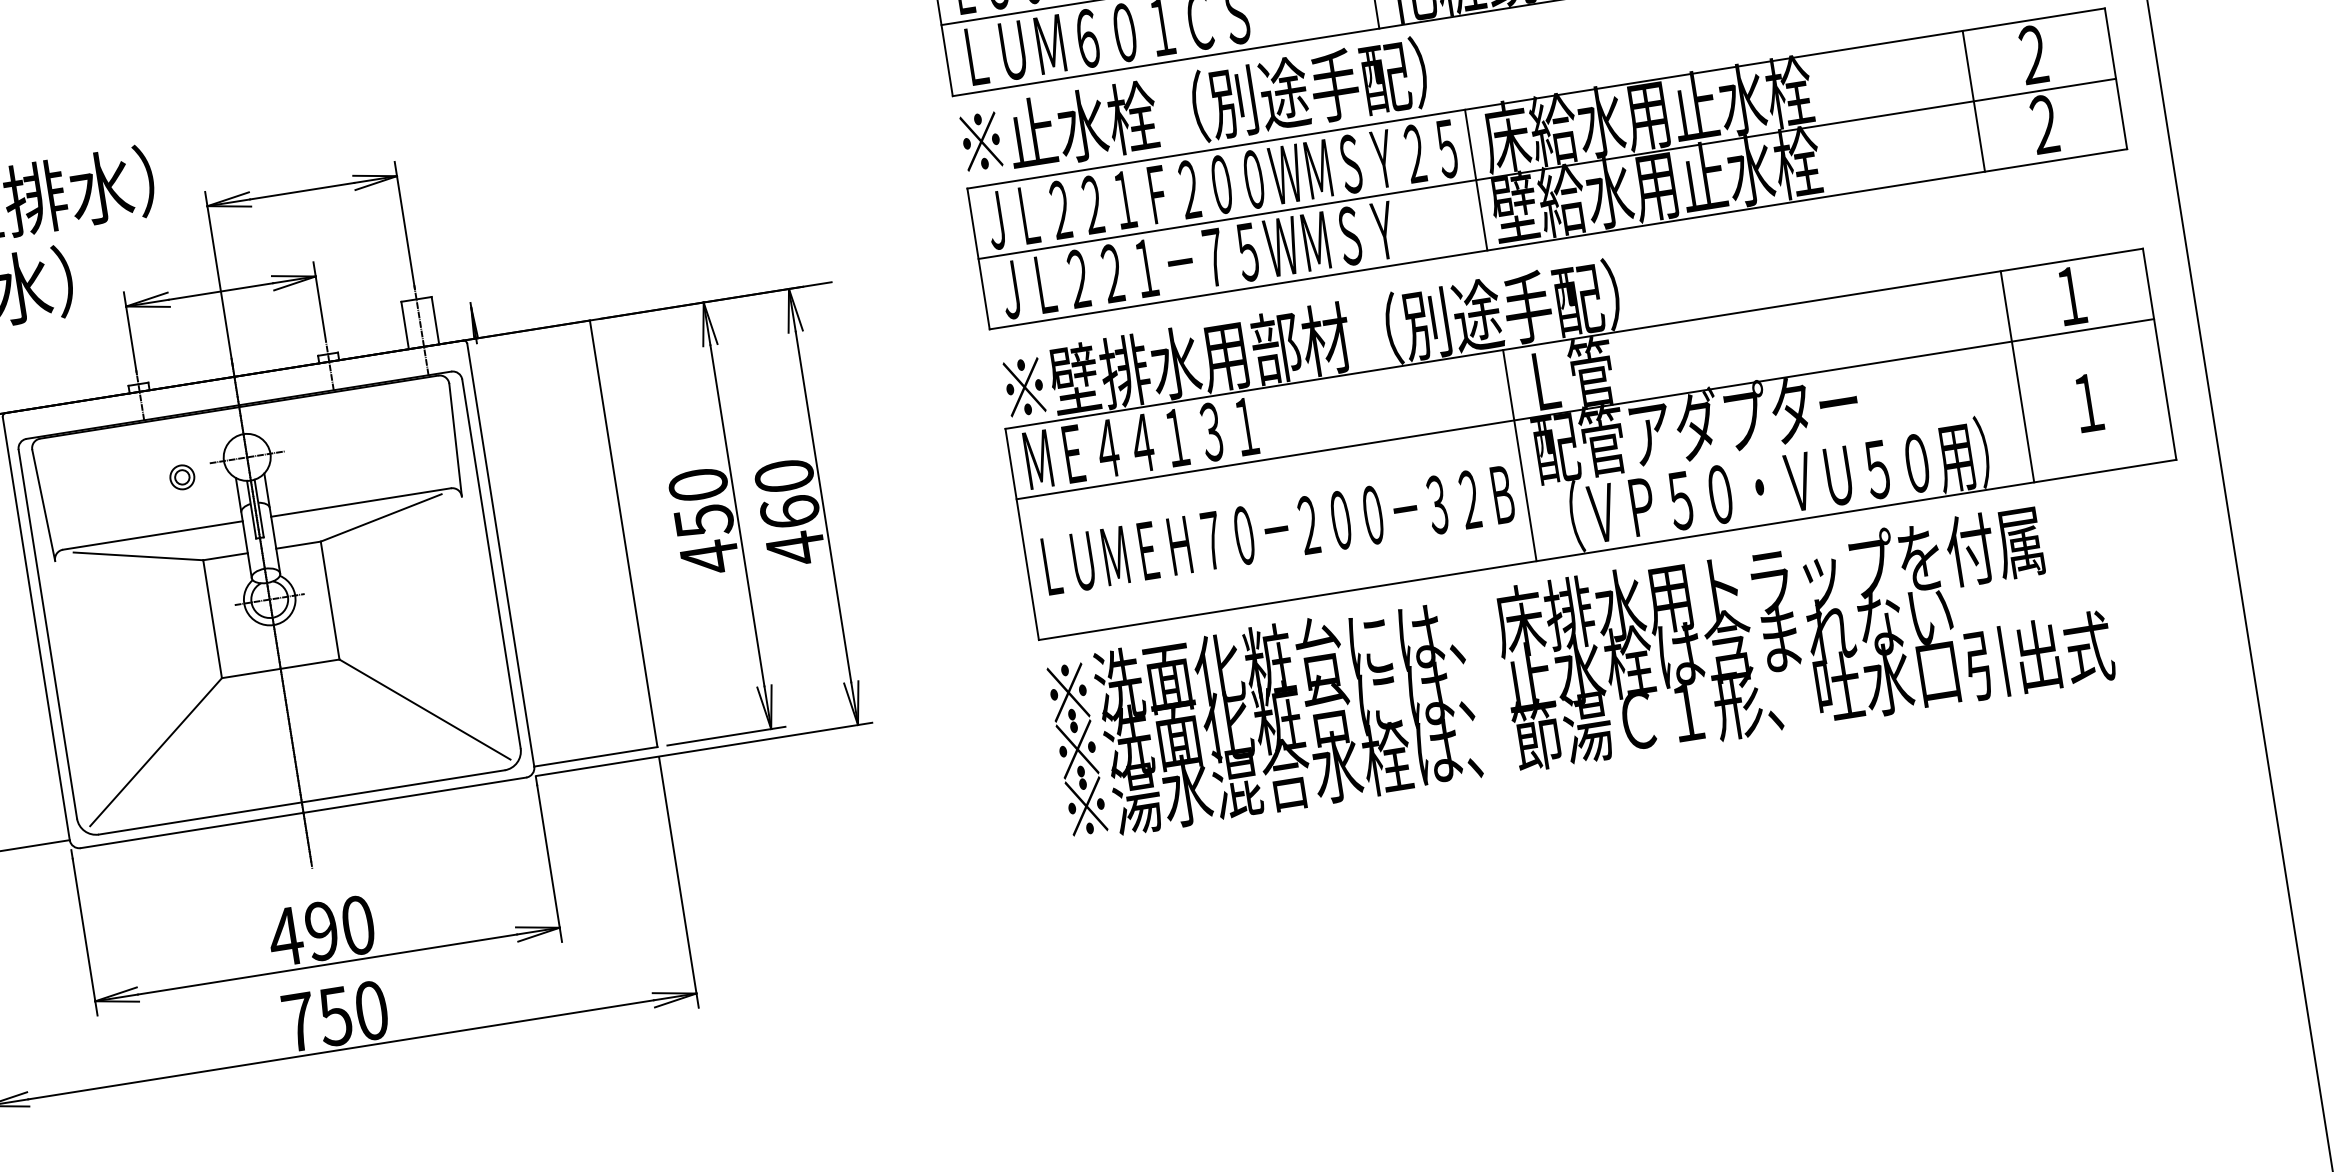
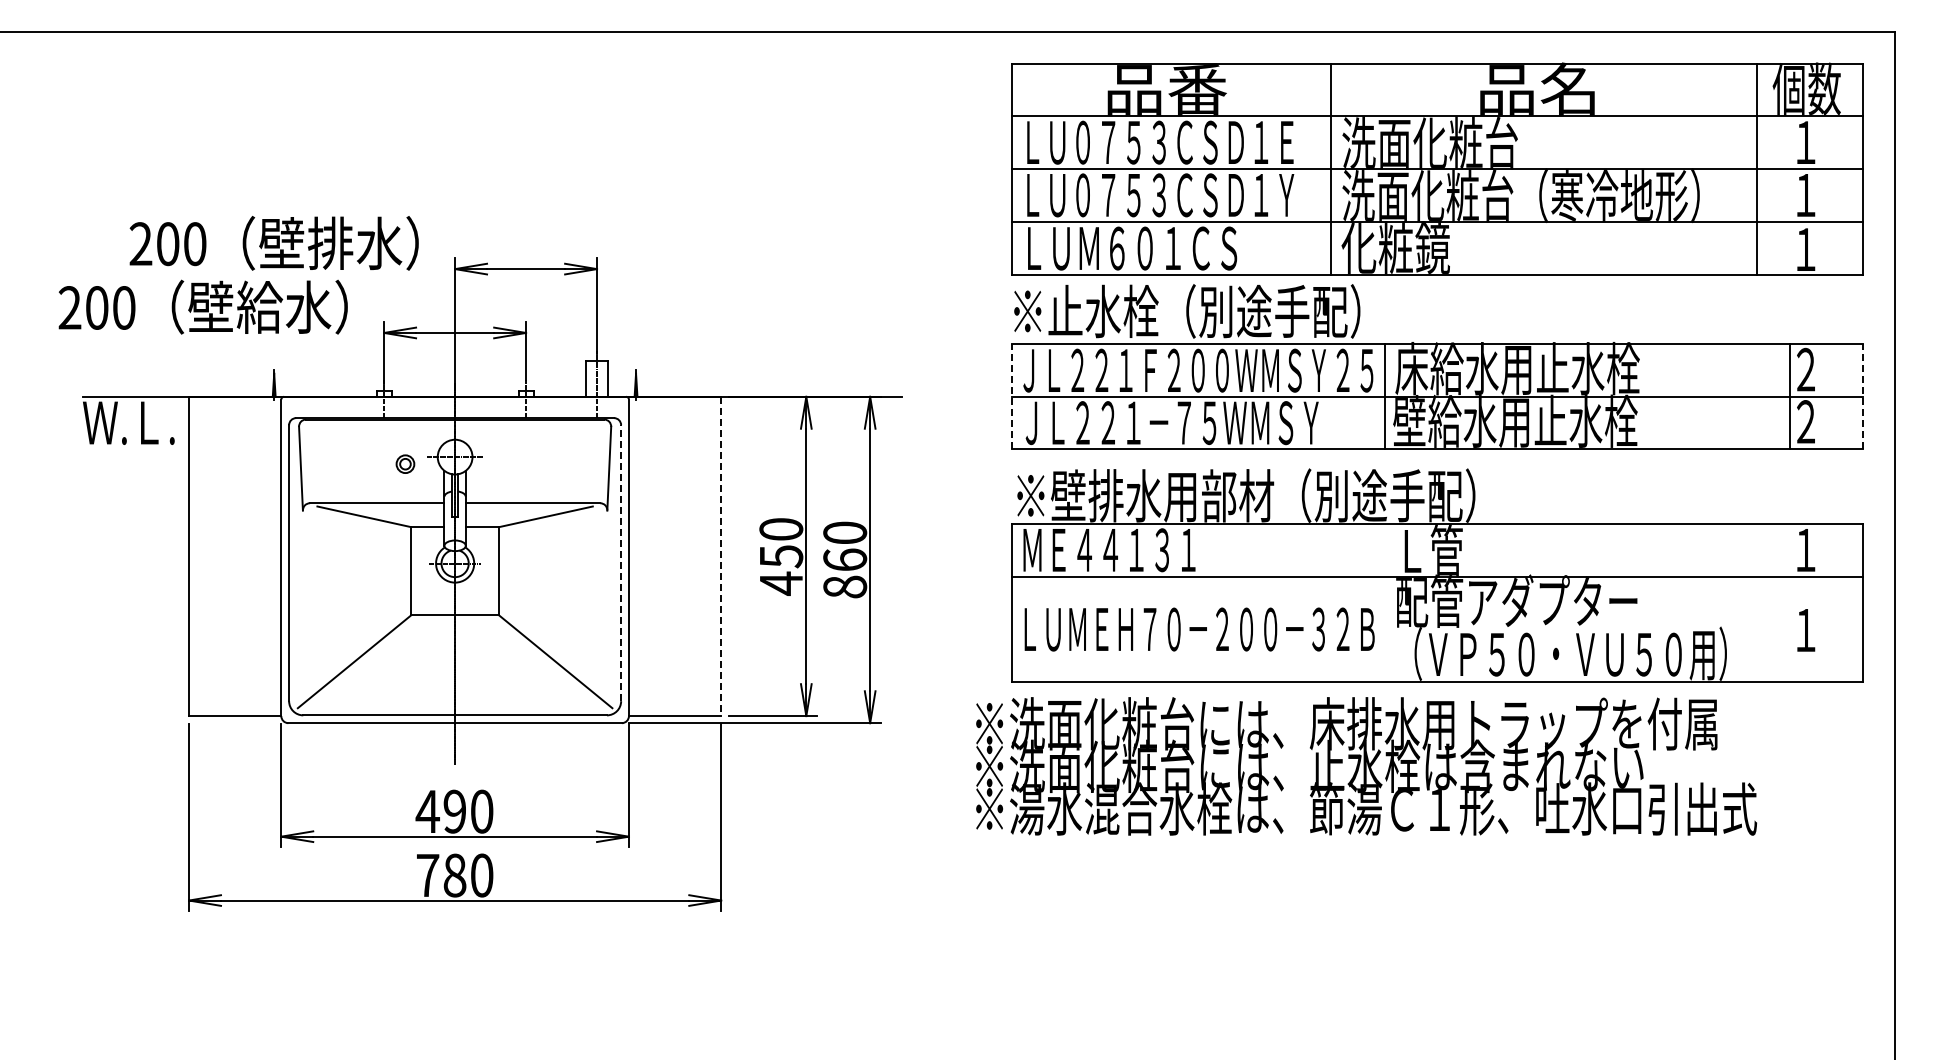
line: (2116, 78) -> (1863, 396), solid -> dashed
line: (1974, 100) -> (1790, 396), moved
line: (979, 258) -> (1012, 396), solid -> dashed
line: (2018, 376) -> (1757, 602), removed
line: (1519, 454) -> (1384, 602), removed
line: (624, 533) -> (721, 556), solid -> dashed
text: (796, 548) -> (845, 587), 460 -> 860
line: (492, 564) -> (621, 563), solid -> dashed
text: (1581, 669) -> (1366, 766), moved
text: (334, 1016) -> (454, 875), 750 -> 780

